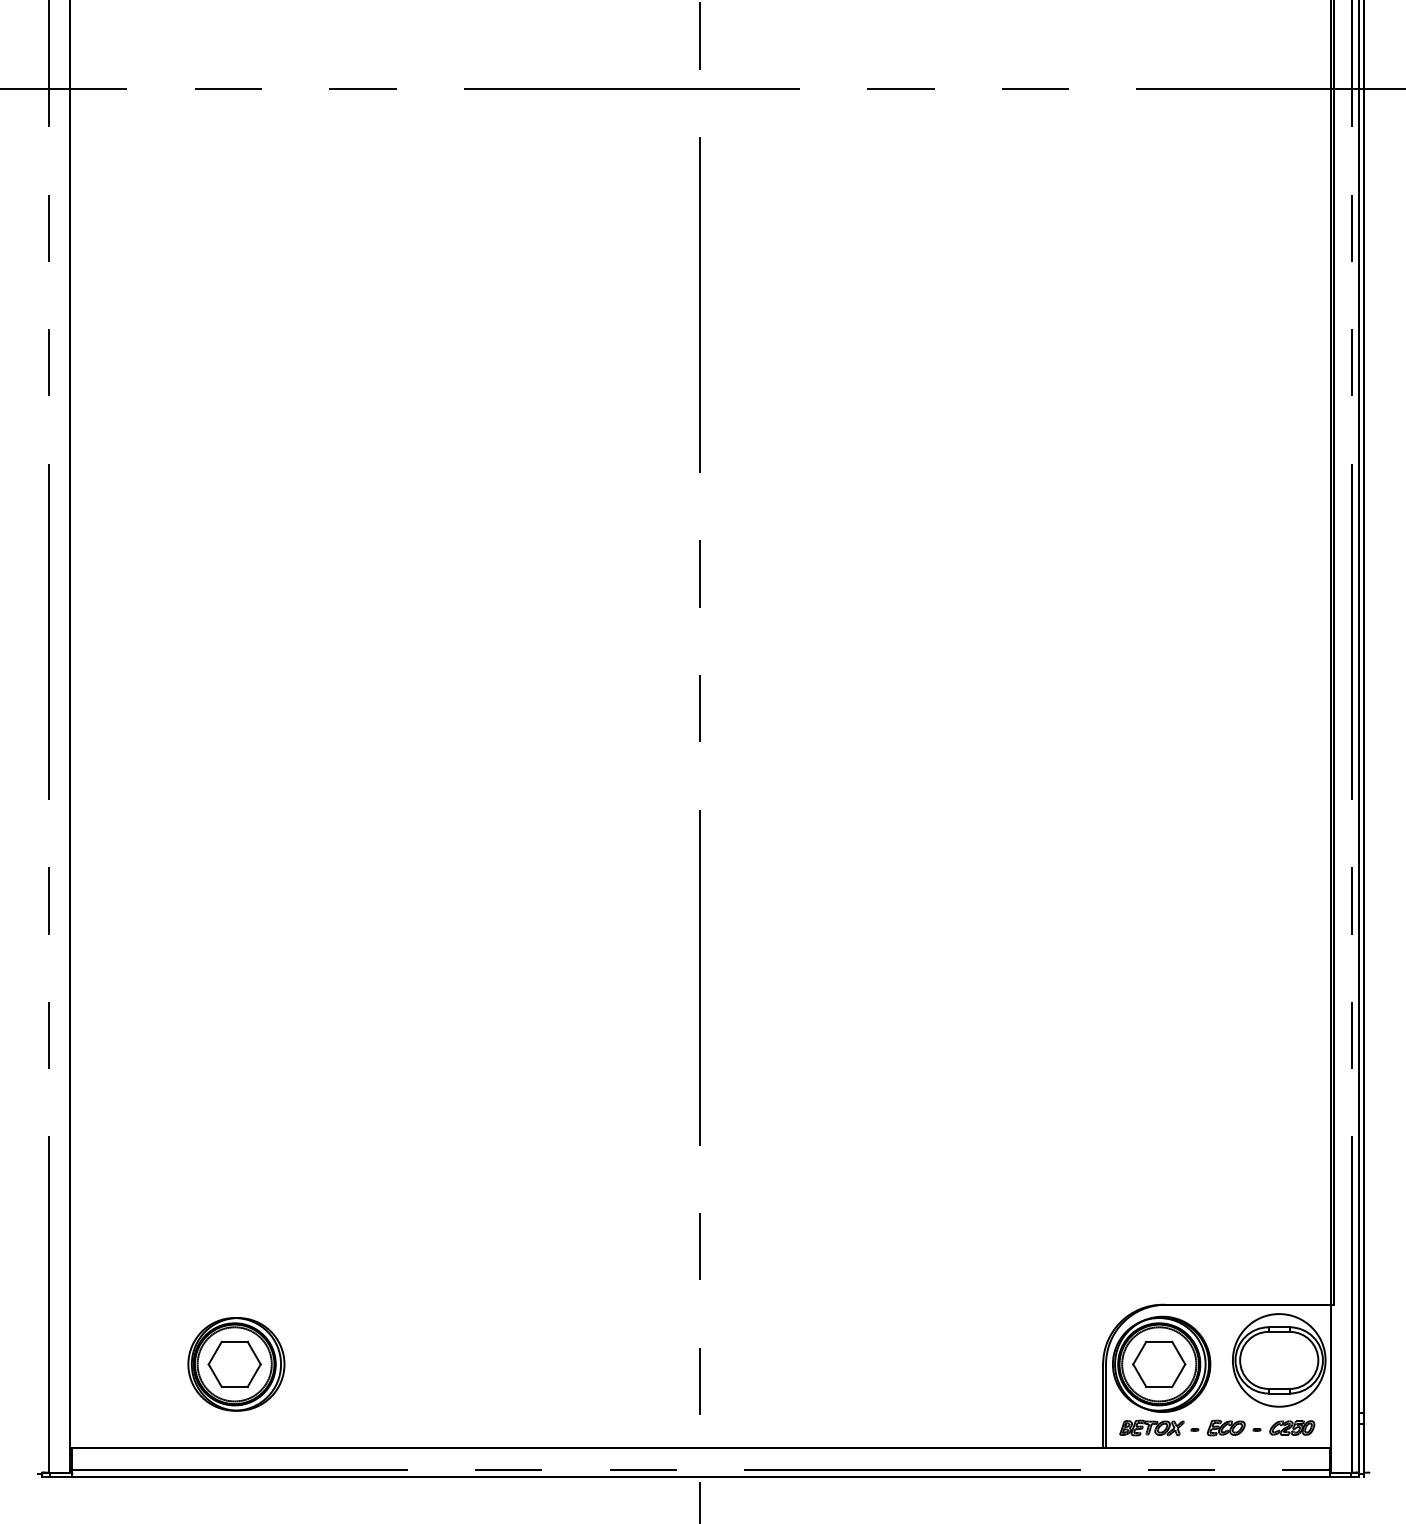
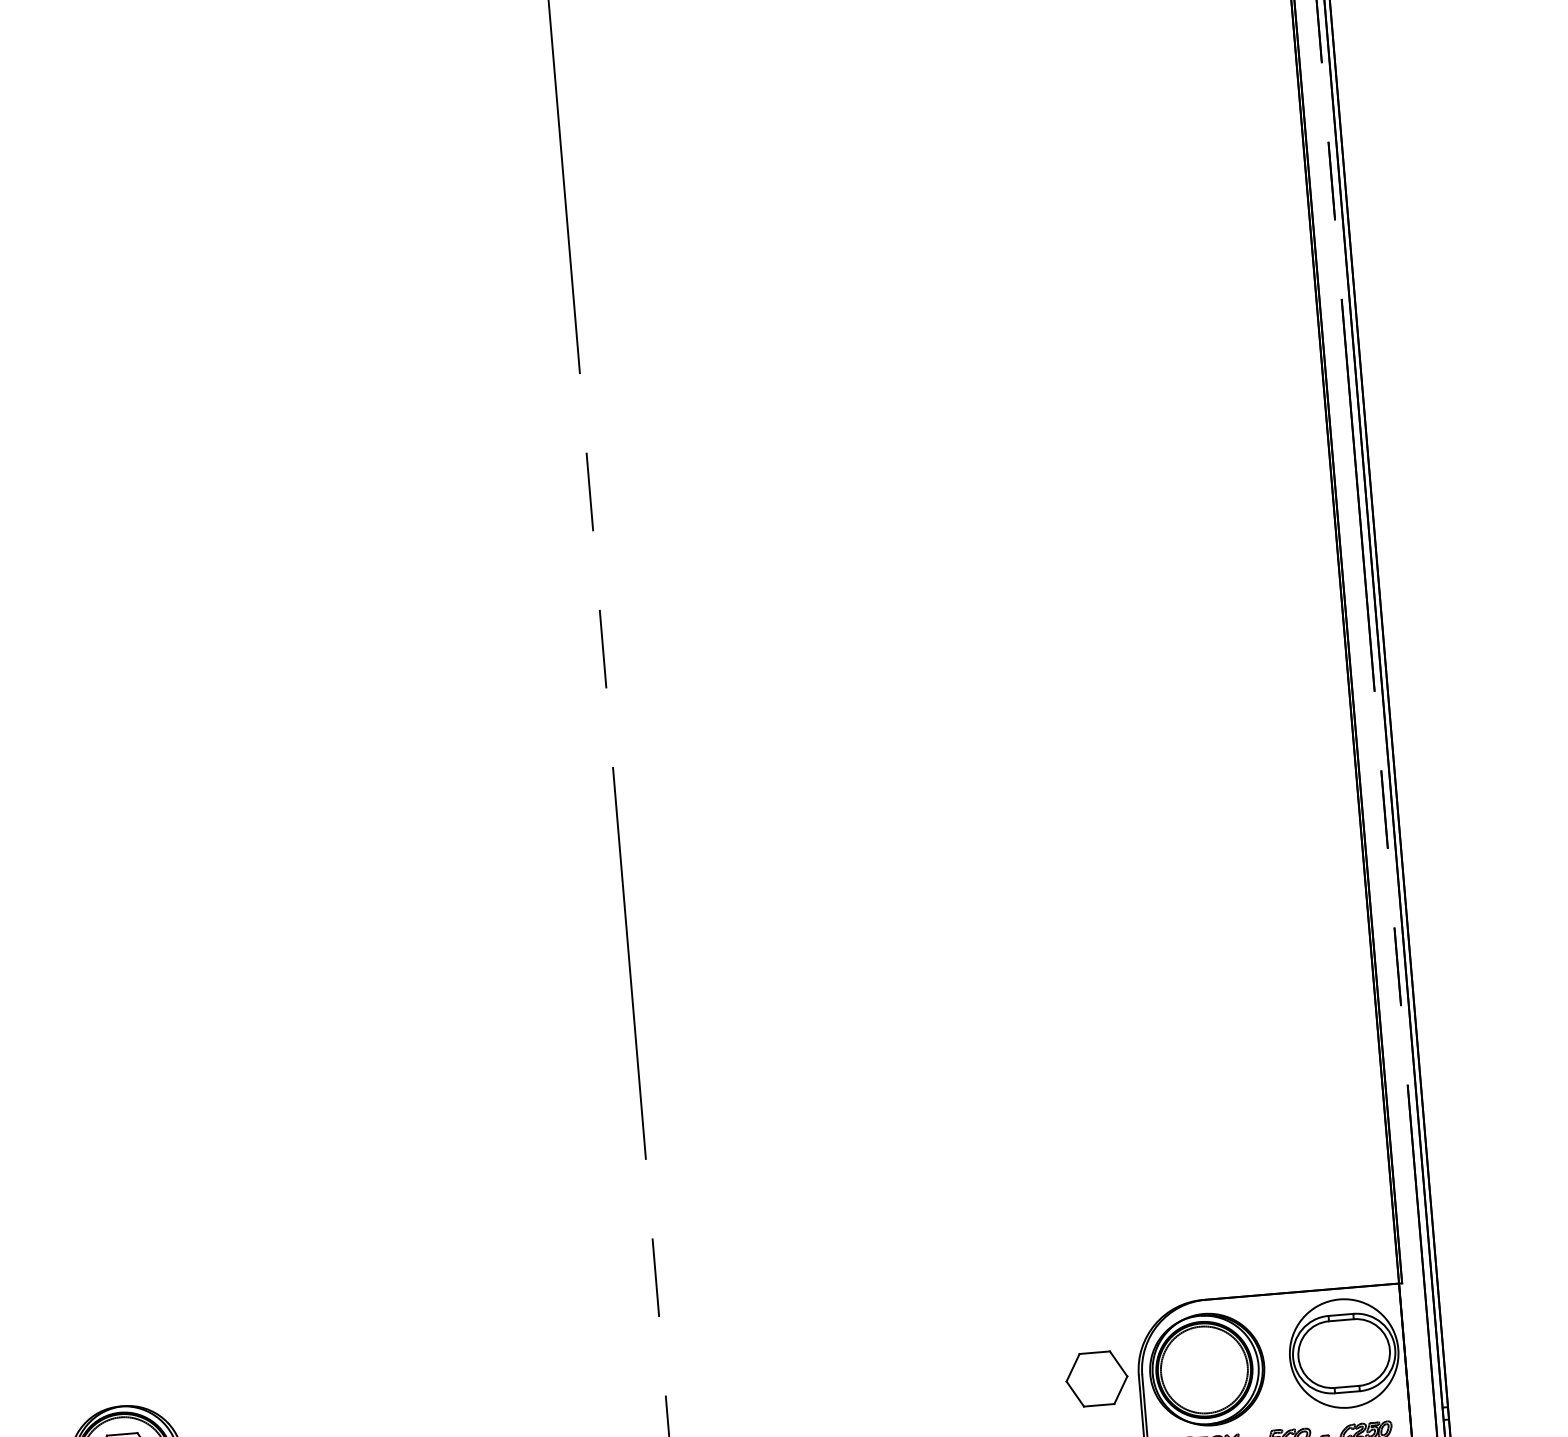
part: (1159, 1363) -> (1097, 1377), moved

